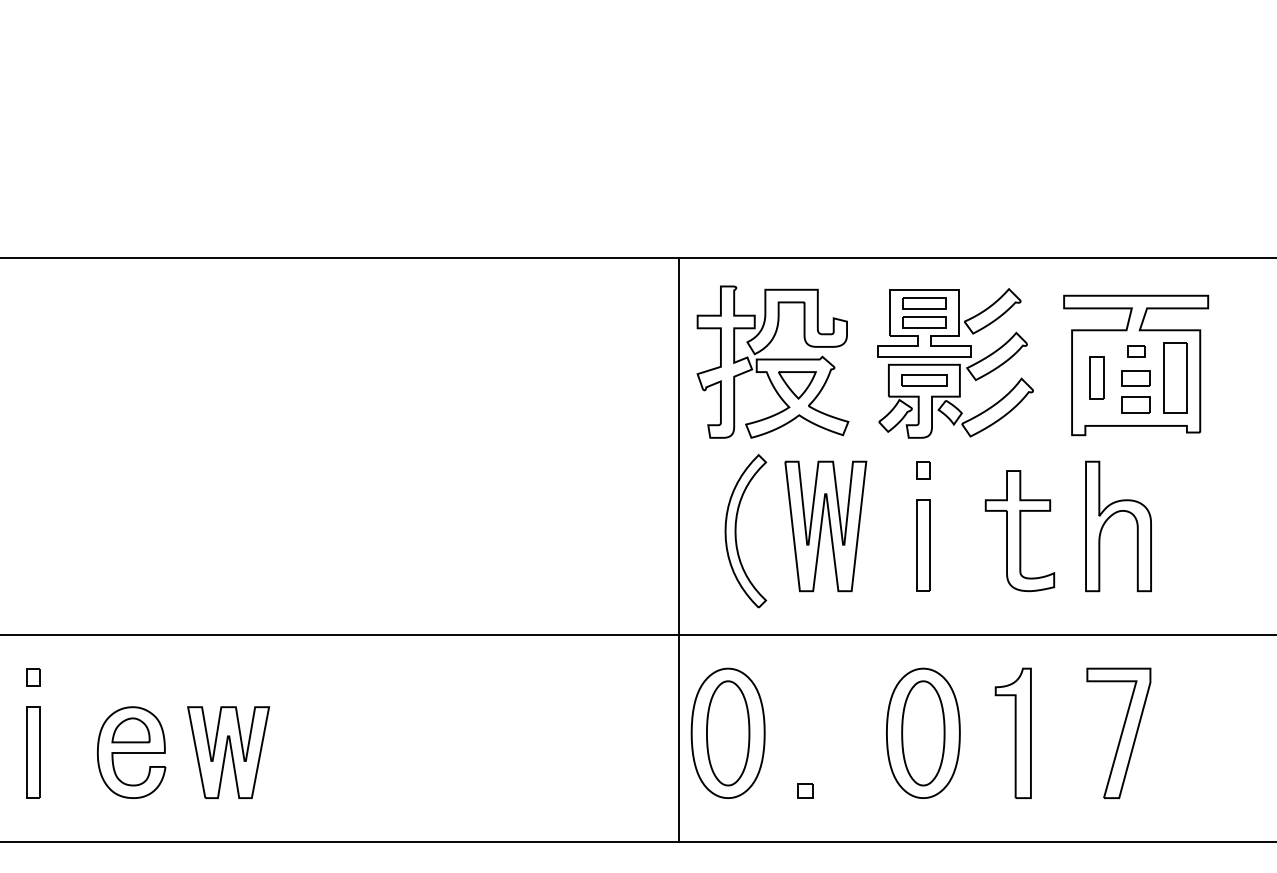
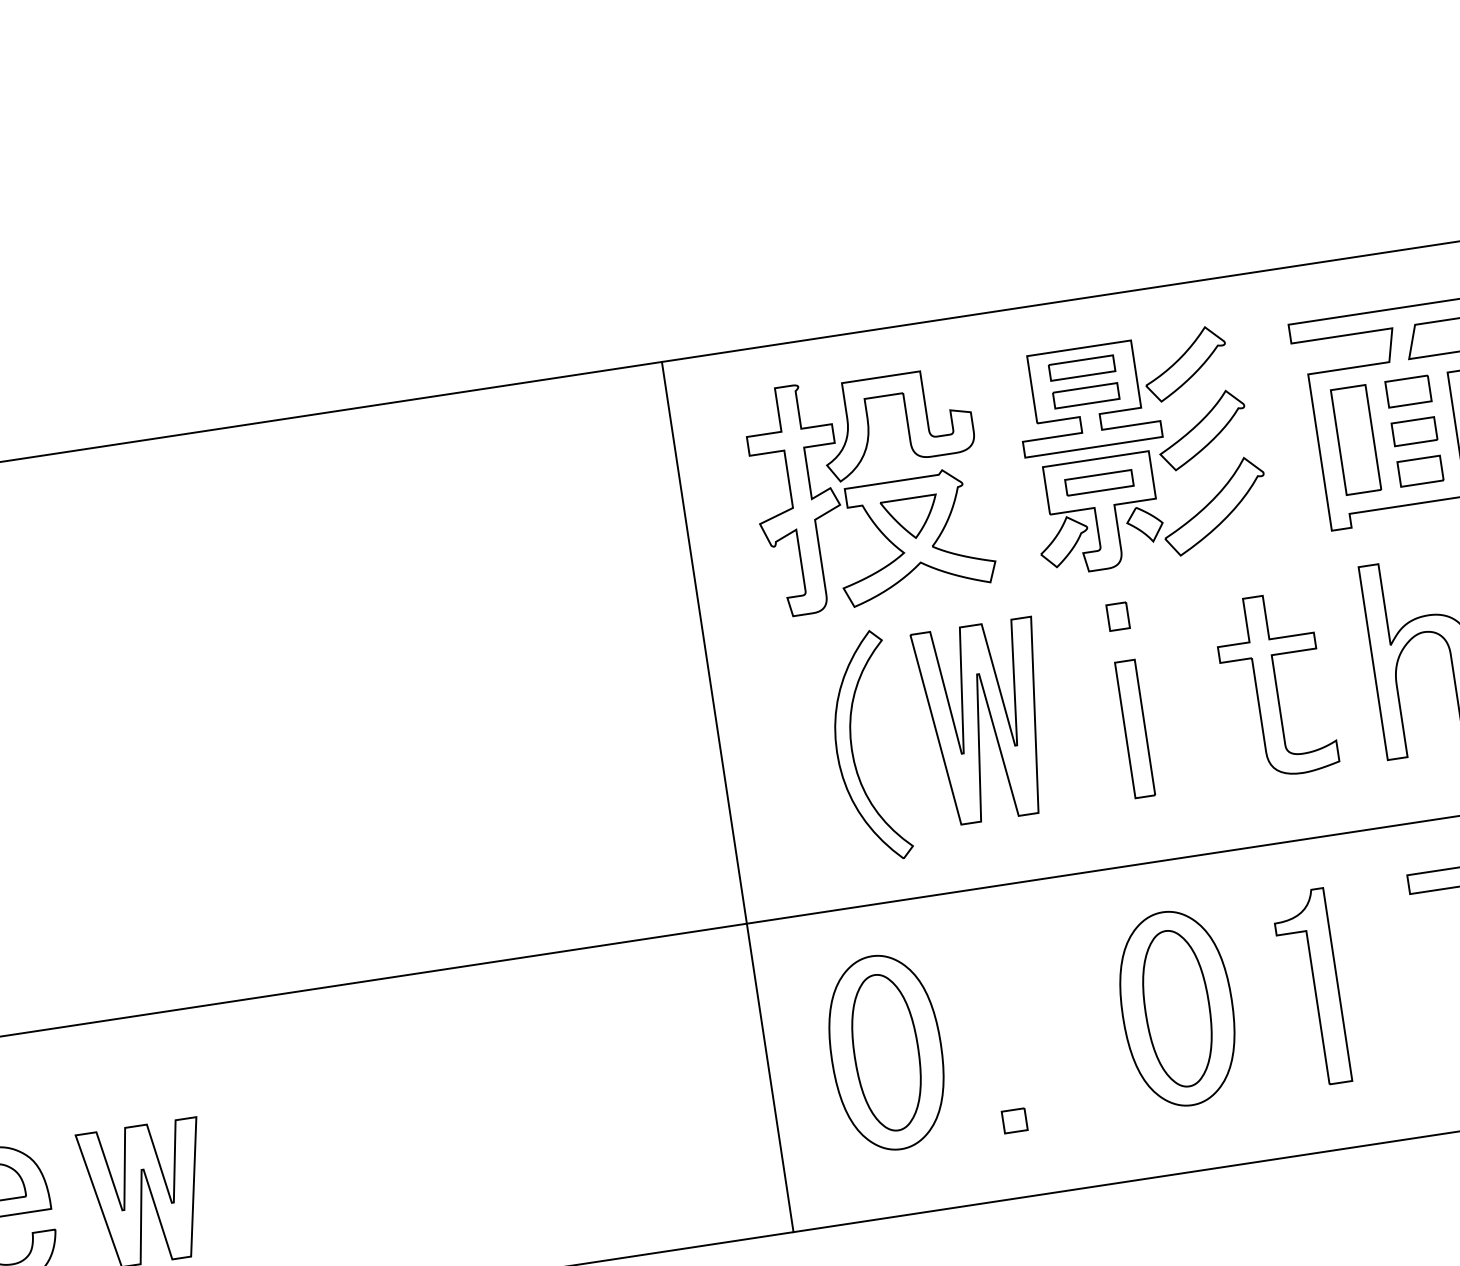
part: (1135, 351) -> (1407, 391), size x1.67
part: (1096, 377) -> (1355, 439), size x1.67
line: (679, 549) -> (727, 796), moved

